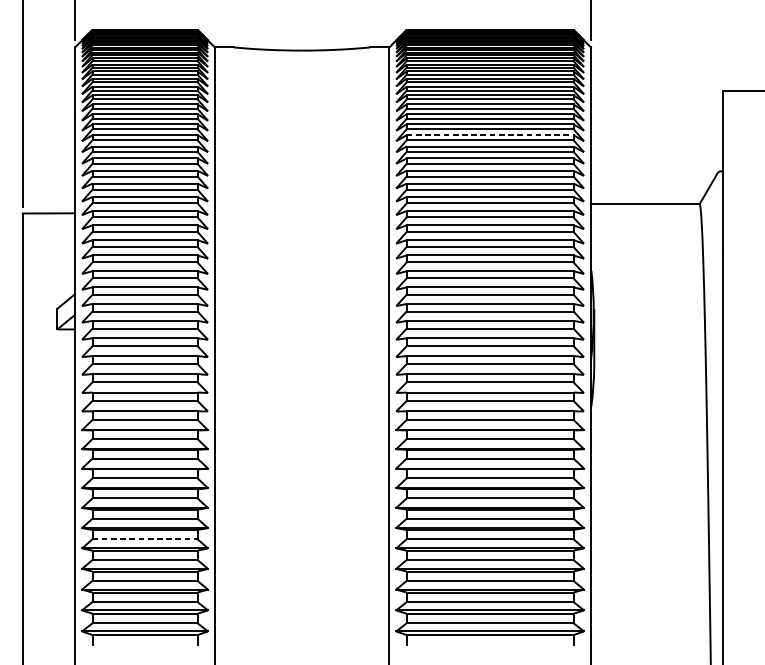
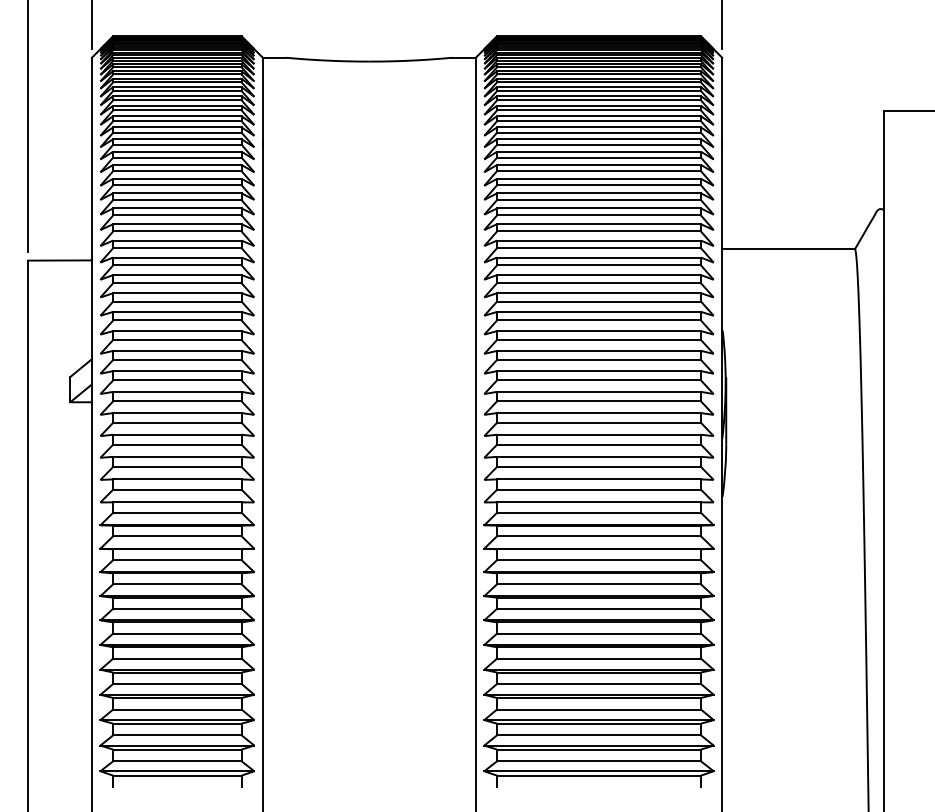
line: (490, 134) -> (599, 164), dashed -> solid
line: (145, 539) -> (177, 658), dashed -> solid

